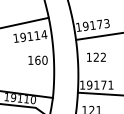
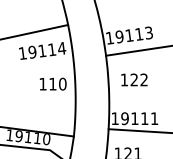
text: (99, 24) -> (138, 34), 19173 -> 19113
text: (37, 59) -> (52, 82), 160 -> 110
text: (103, 84) -> (144, 117), 19171 -> 19111

